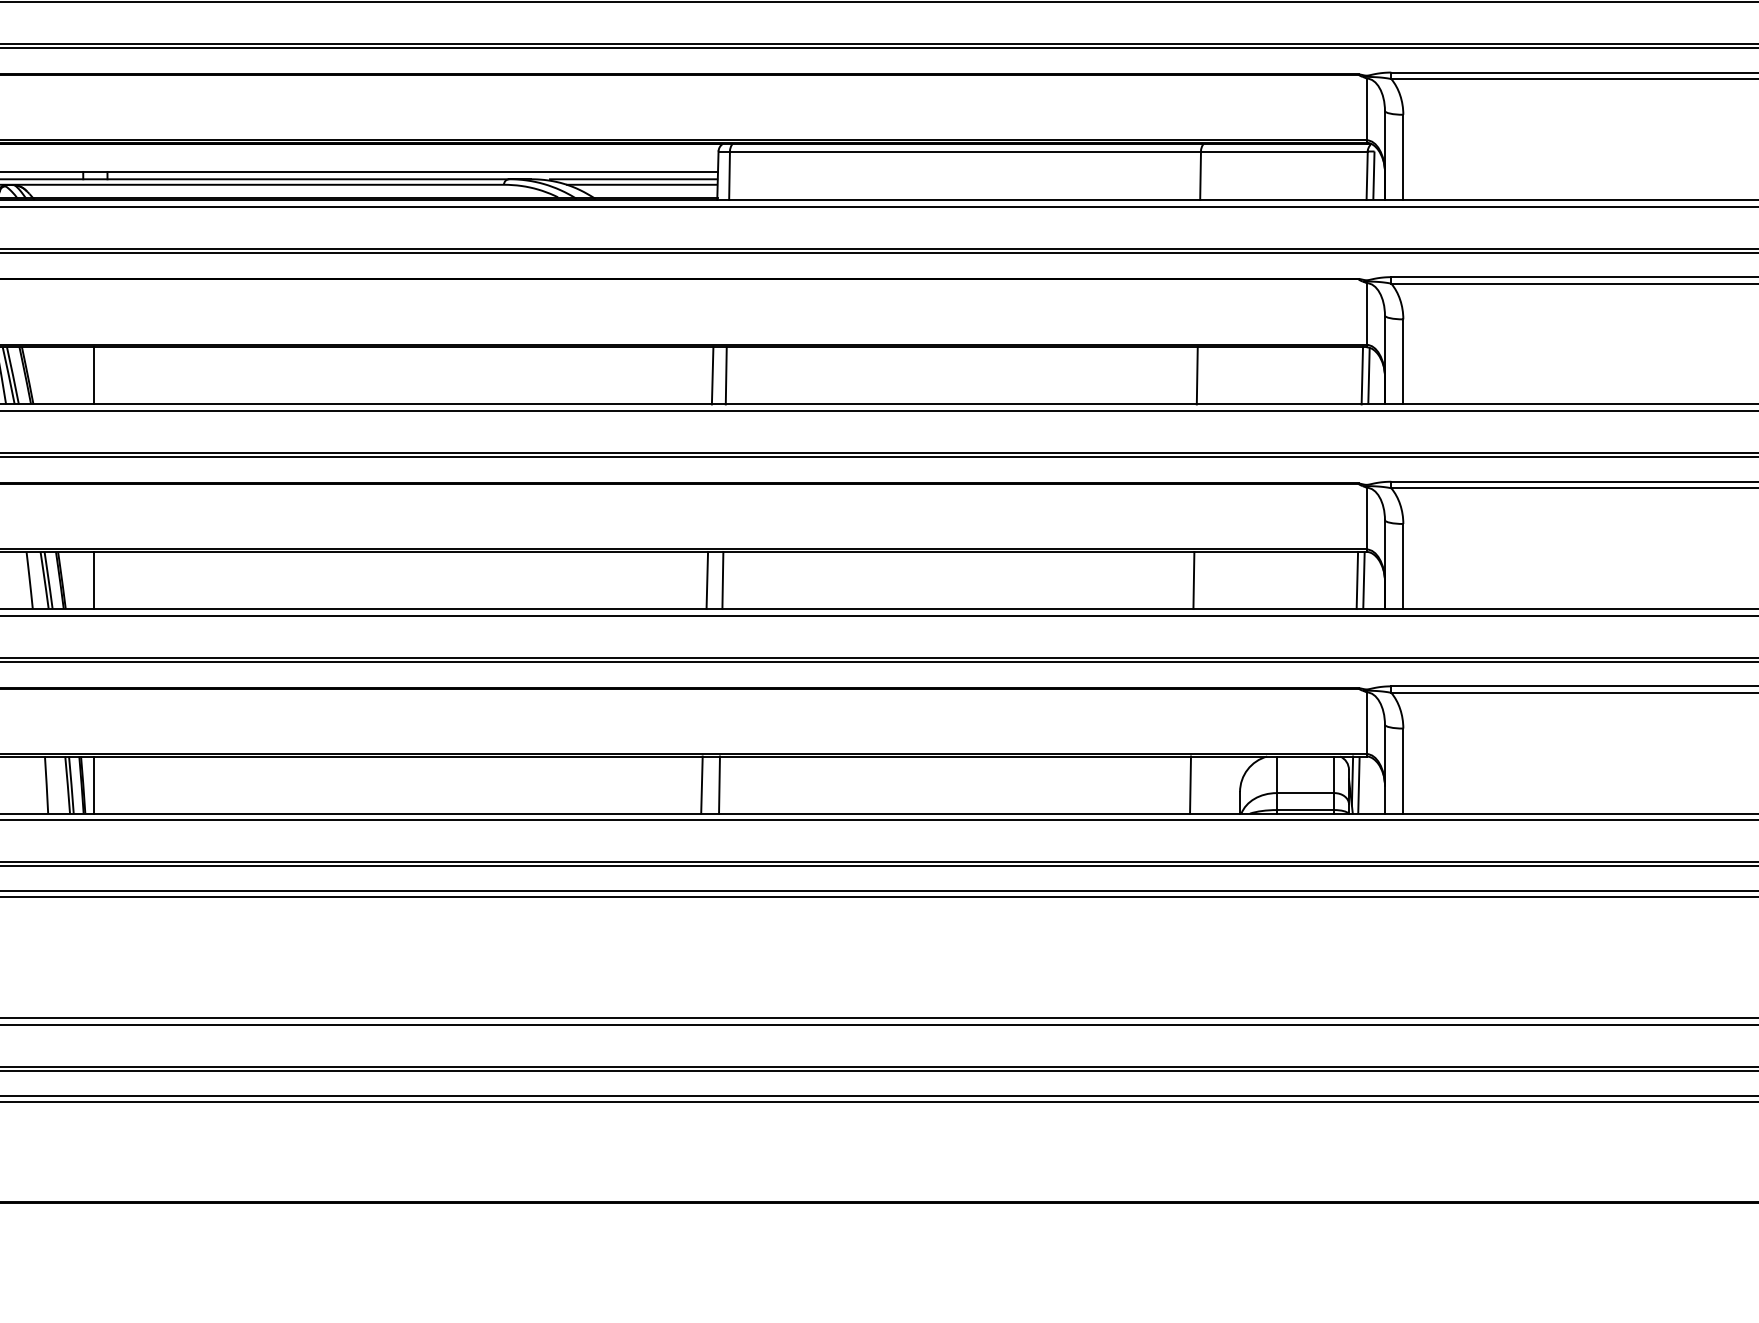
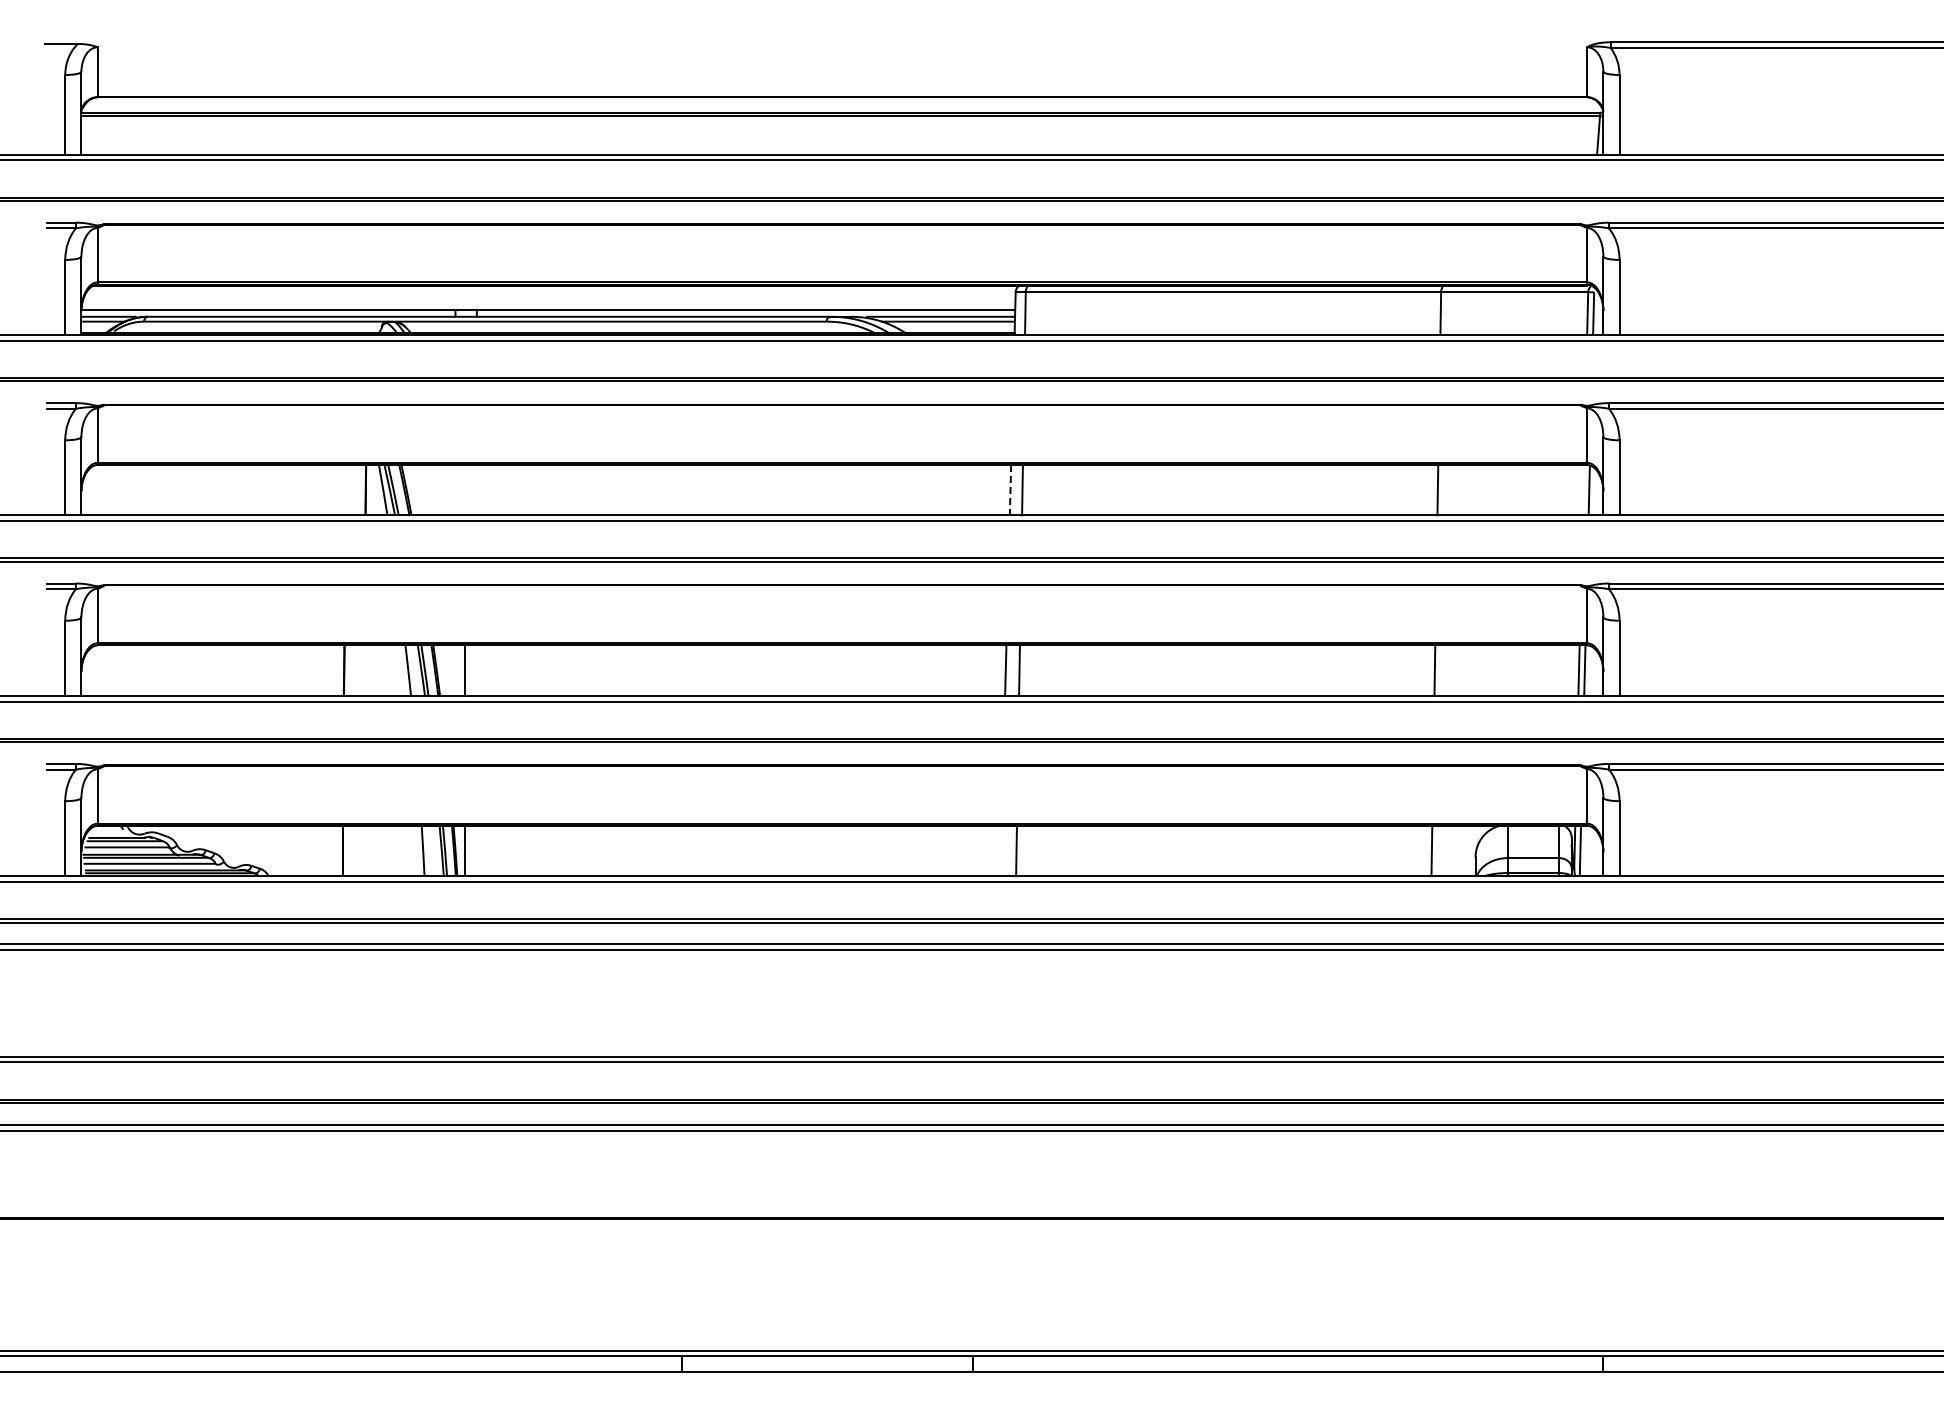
line: (94, 376) -> (465, 490), removed
line: (712, 376) -> (1010, 490), solid -> dashed
line: (1362, 376) -> (1583, 490), removed
line: (701, 784) -> (1000, 850), removed

